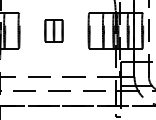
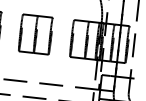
part: (53, 30) -> (35, 34), size x1.67

